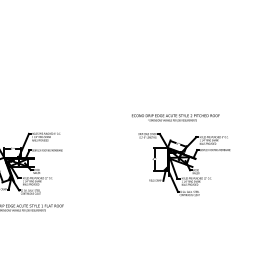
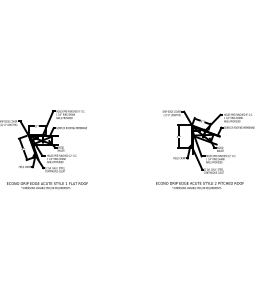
text: (175, 117) -> (199, 185), moved

